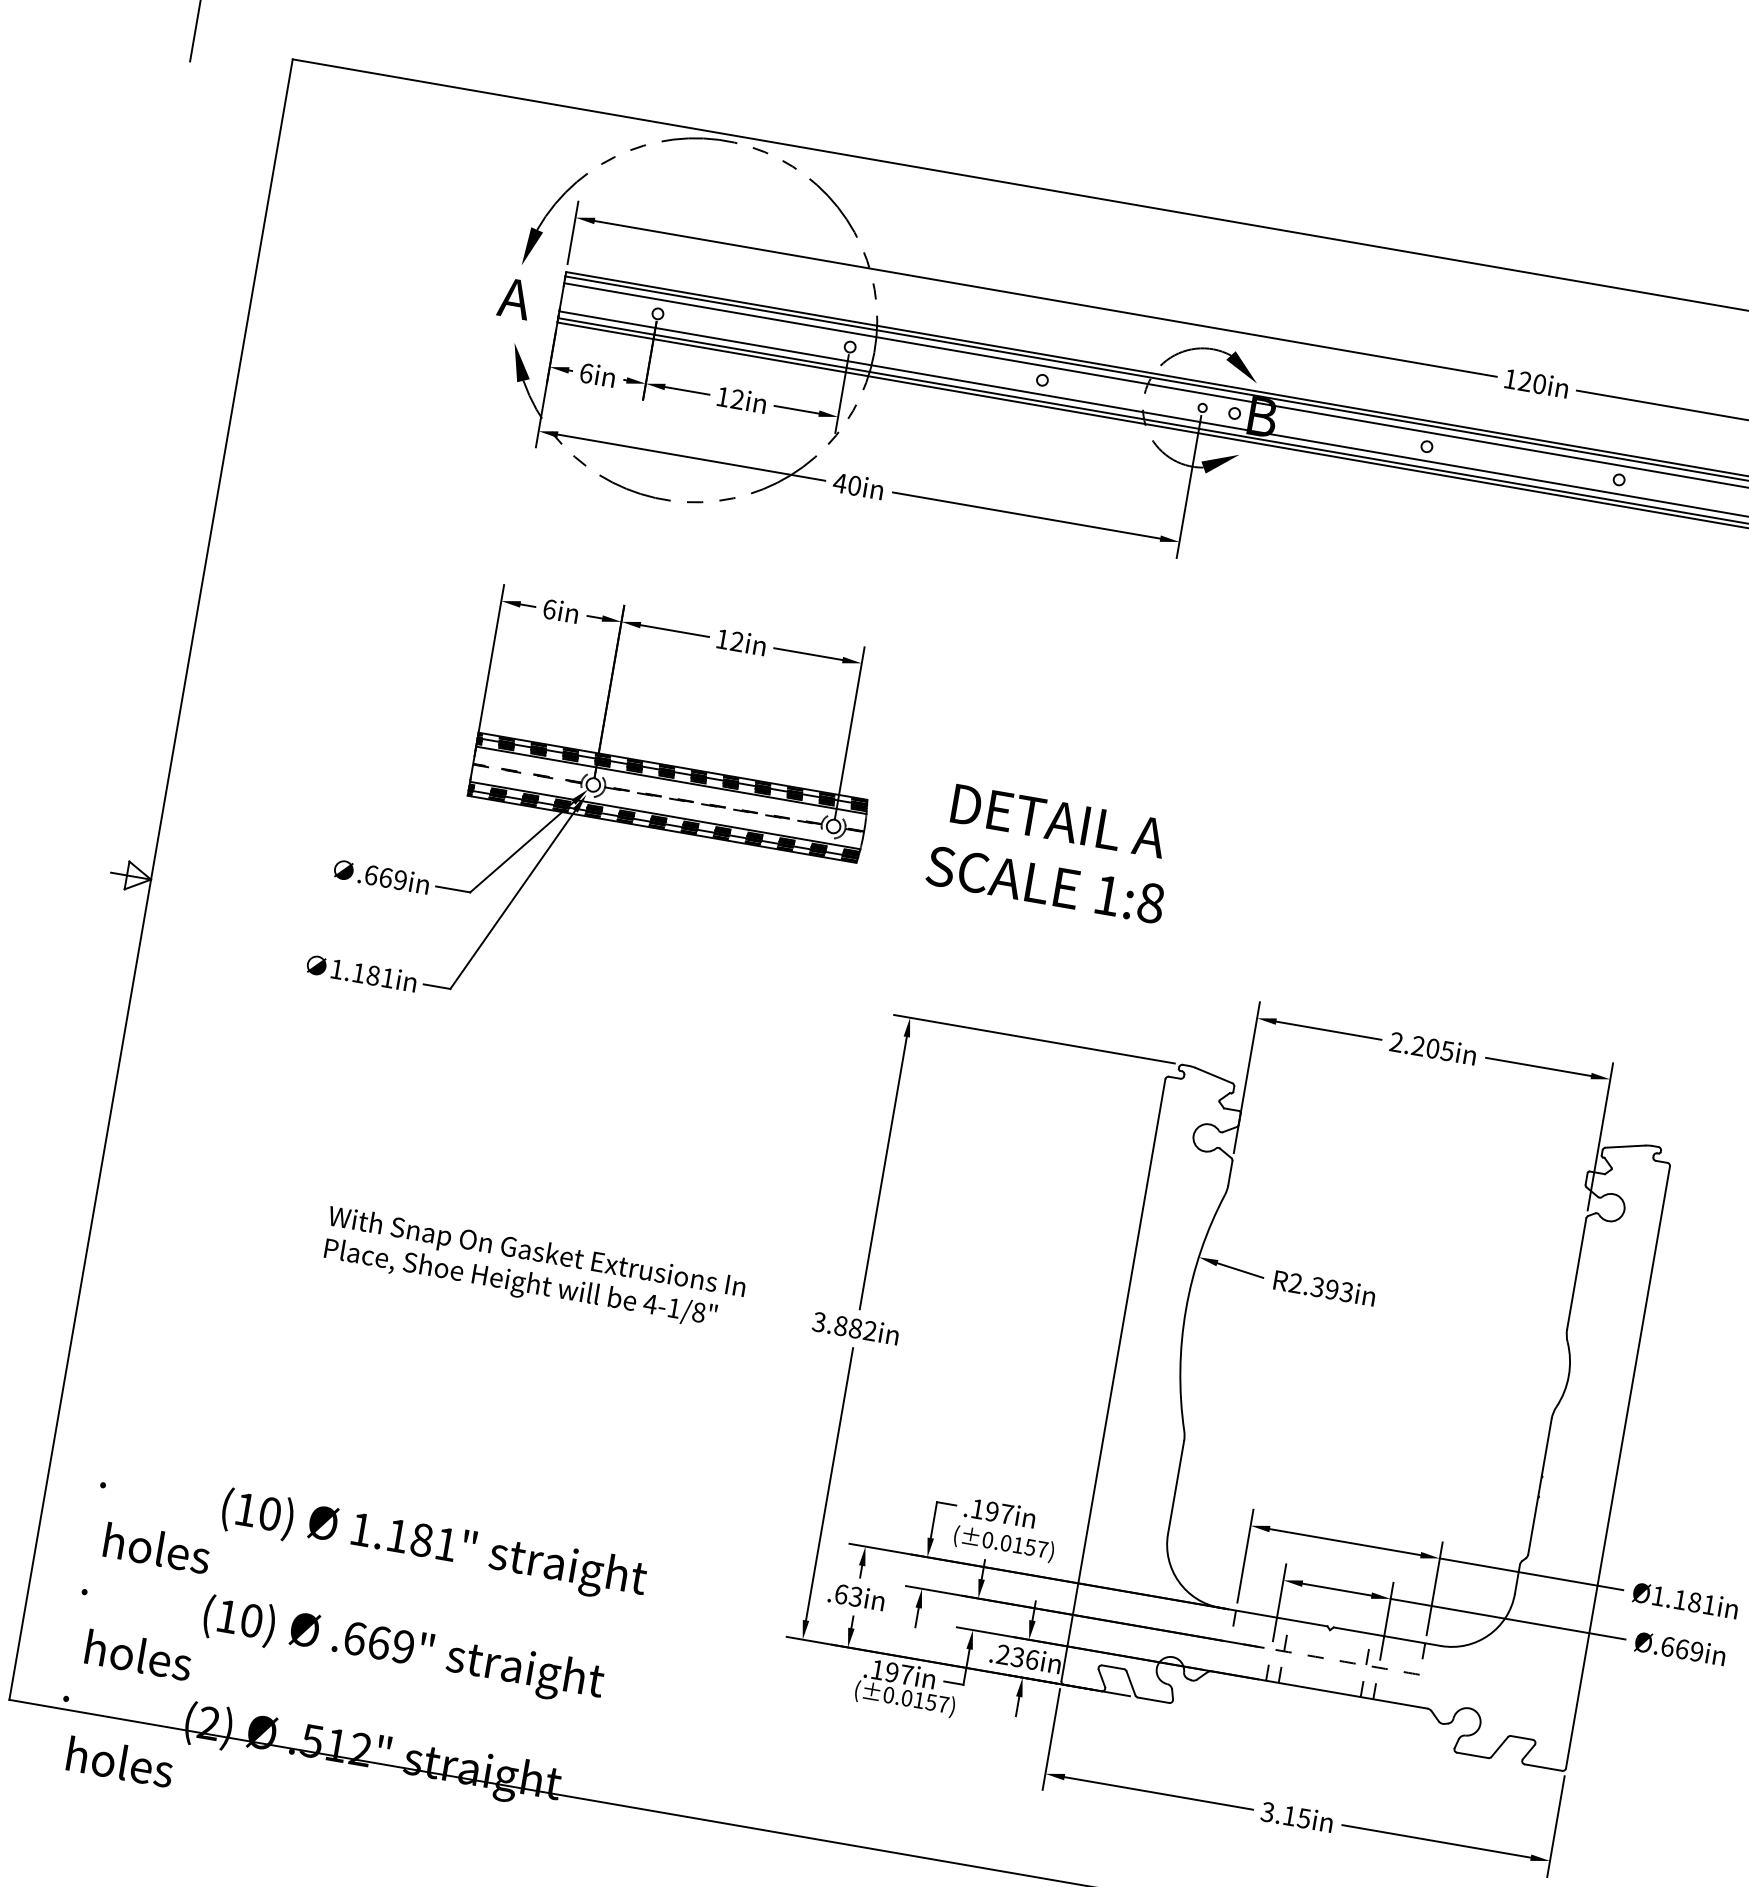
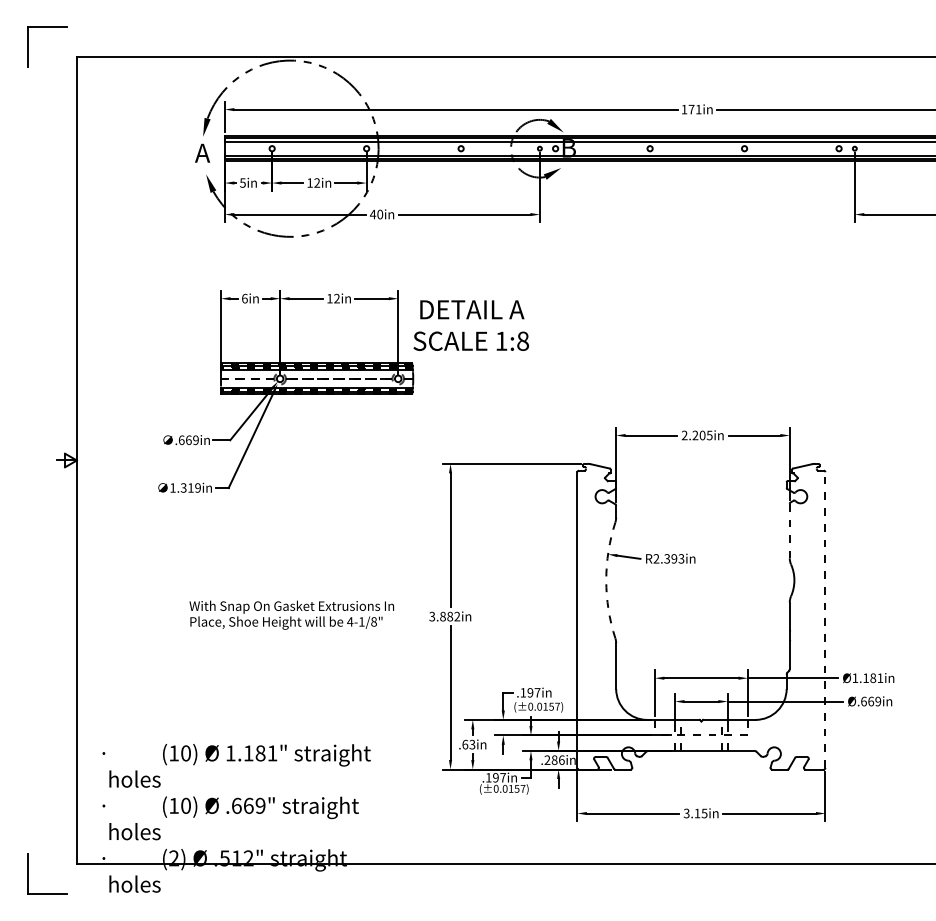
text: (585, 372) -> (242, 182), 6in -> 5in
text: (1531, 382) -> (694, 109), 120in -> 171in
text: (1049, 852) -> (470, 325), moved
text: (372, 974) -> (190, 487), 1.181in -> 1.319in
line: (1576, 1274) -> (789, 531), solid -> dashed
arc: (1186, 1309) -> (606, 580), solid -> dashed
line: (1618, 1468) -> (825, 620), solid -> dashed
text: (1017, 1655) -> (554, 759), .236in -> .286in

